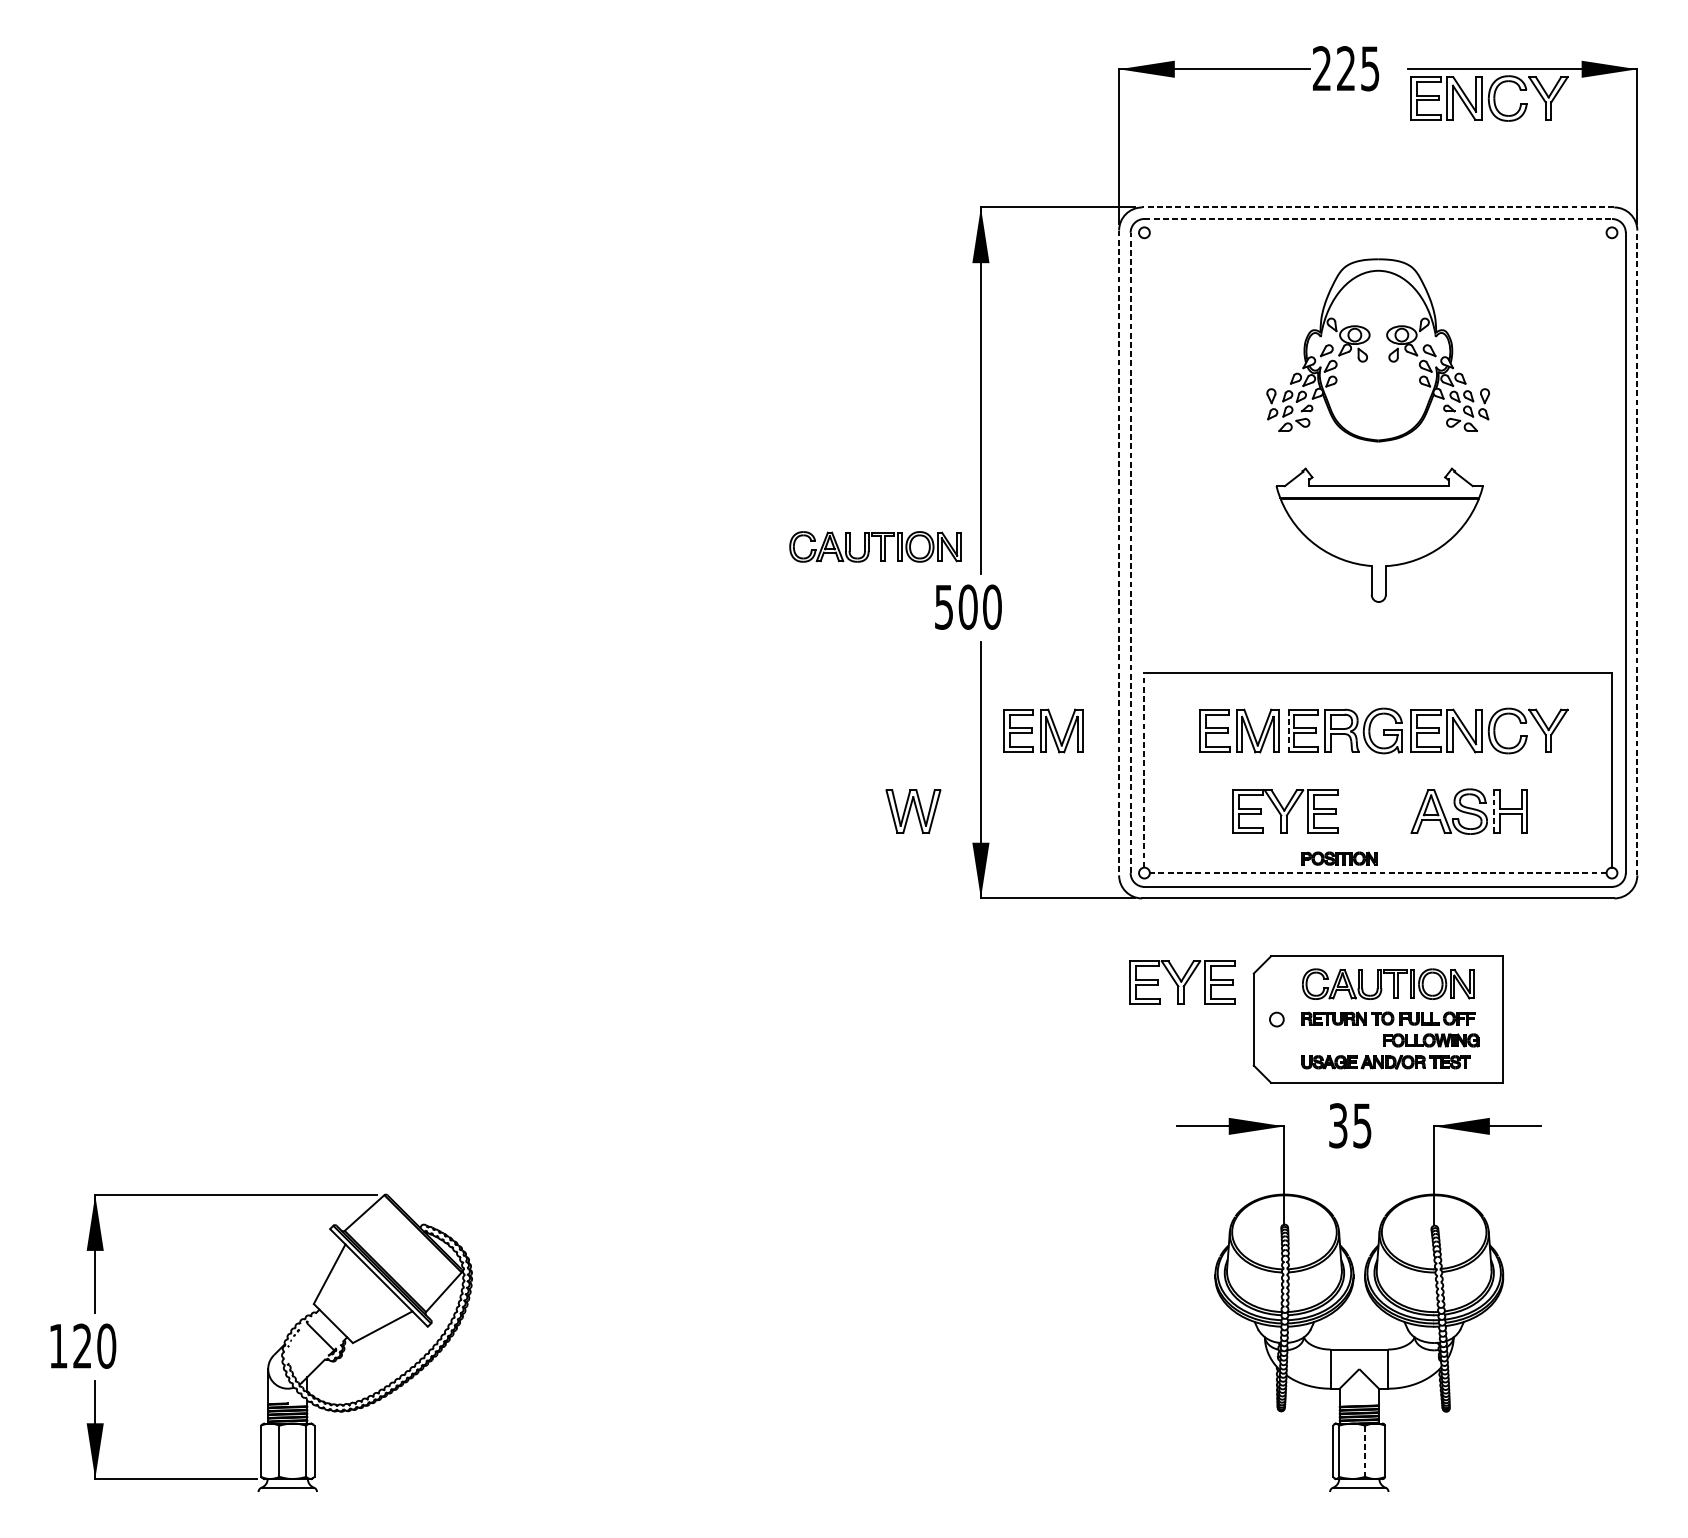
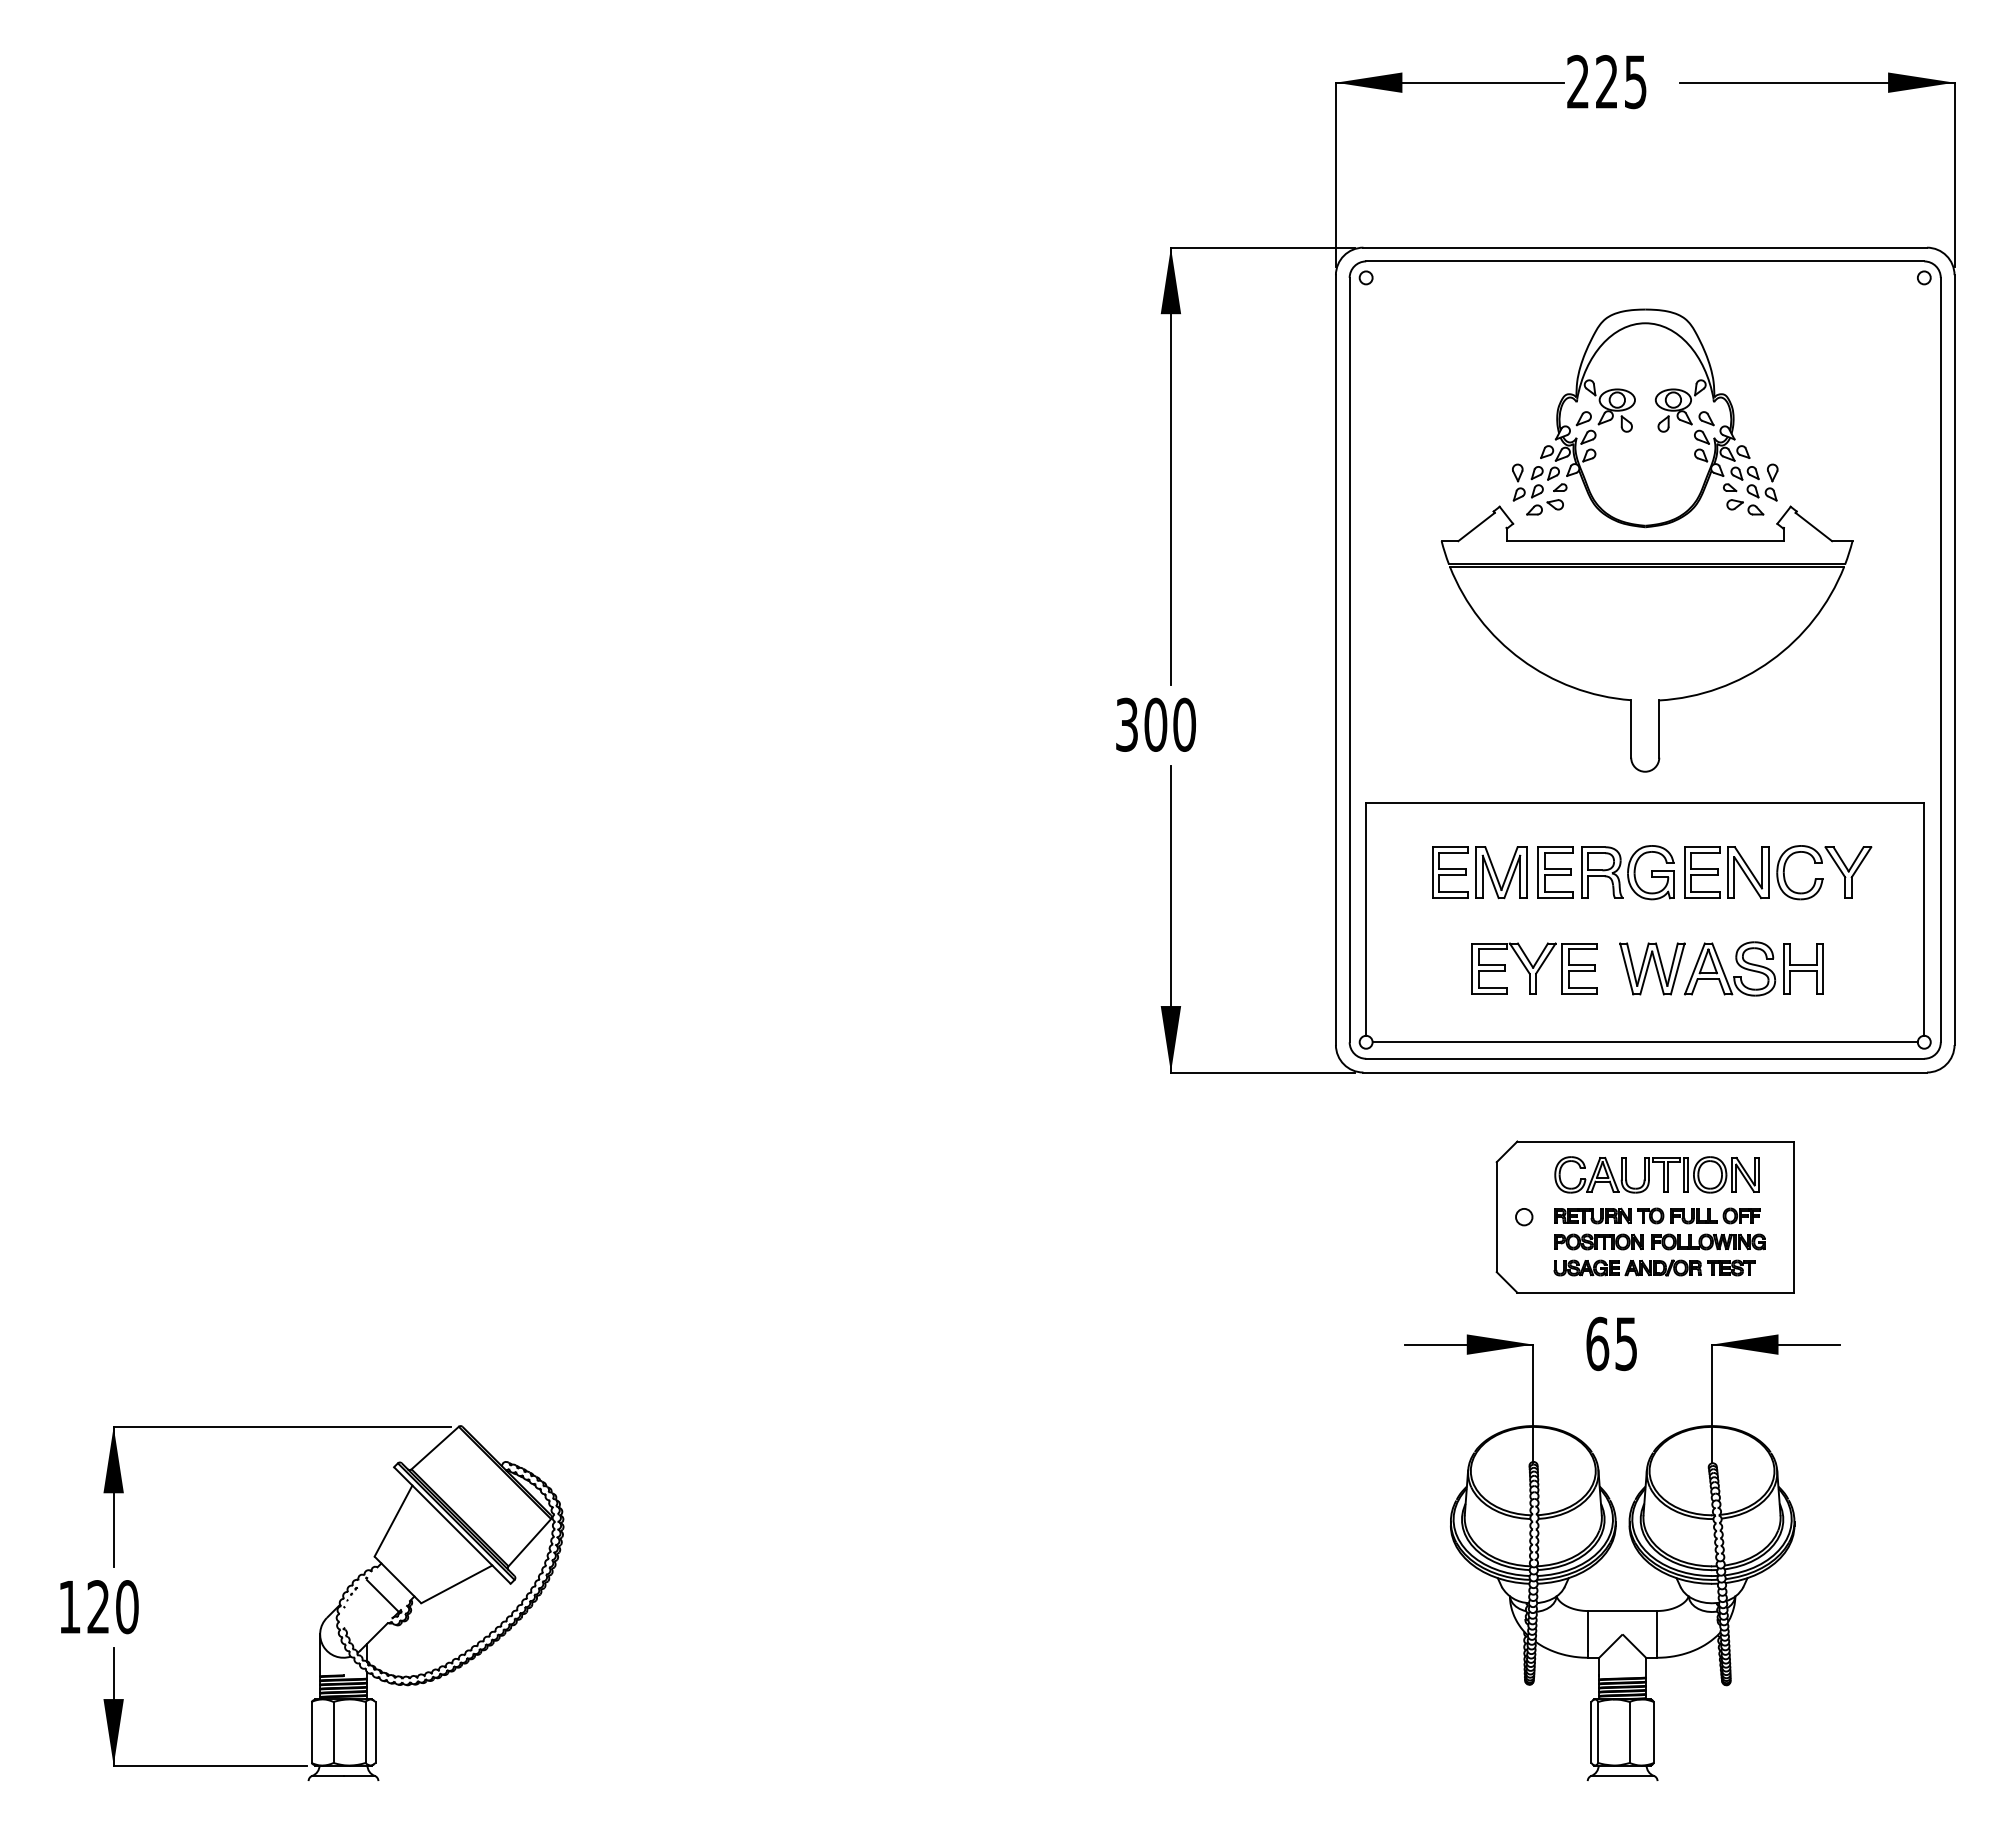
part: (1489, 98) -> (1778, 117), removed
line: (1378, 207) -> (1645, 247), dashed -> solid
line: (1378, 219) -> (1645, 261), dashed -> solid
part: (1379, 534) -> (1646, 638), size x1.67
part: (869, 546) -> (1037, 652), removed
line: (1130, 552) -> (1349, 659), dashed -> solid
line: (1118, 553) -> (1335, 660), dashed -> solid
line: (1637, 553) -> (1954, 660), dashed -> solid
text: (943, 606) -> (1126, 724), 500 -> 300
part: (1043, 730) -> (1245, 872), removed
line: (1288, 731) -> (1538, 873), dashed -> solid
line: (1144, 769) -> (1366, 918), dashed -> solid
part: (913, 811) -> (1652, 968), moved
line: (1494, 812) -> (1783, 969), dashed -> solid
part: (1339, 858) -> (1598, 1241), moved
line: (1378, 873) -> (1645, 1042), dashed -> solid
part: (1182, 982) -> (1411, 1172), removed
text: (1338, 1125) -> (1597, 1343), 35 -> 65
line: (1365, 1451) -> (1629, 1732), dashed -> solid

